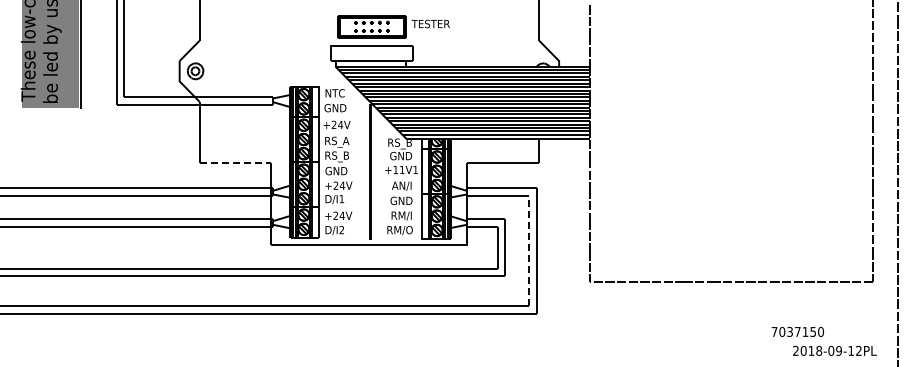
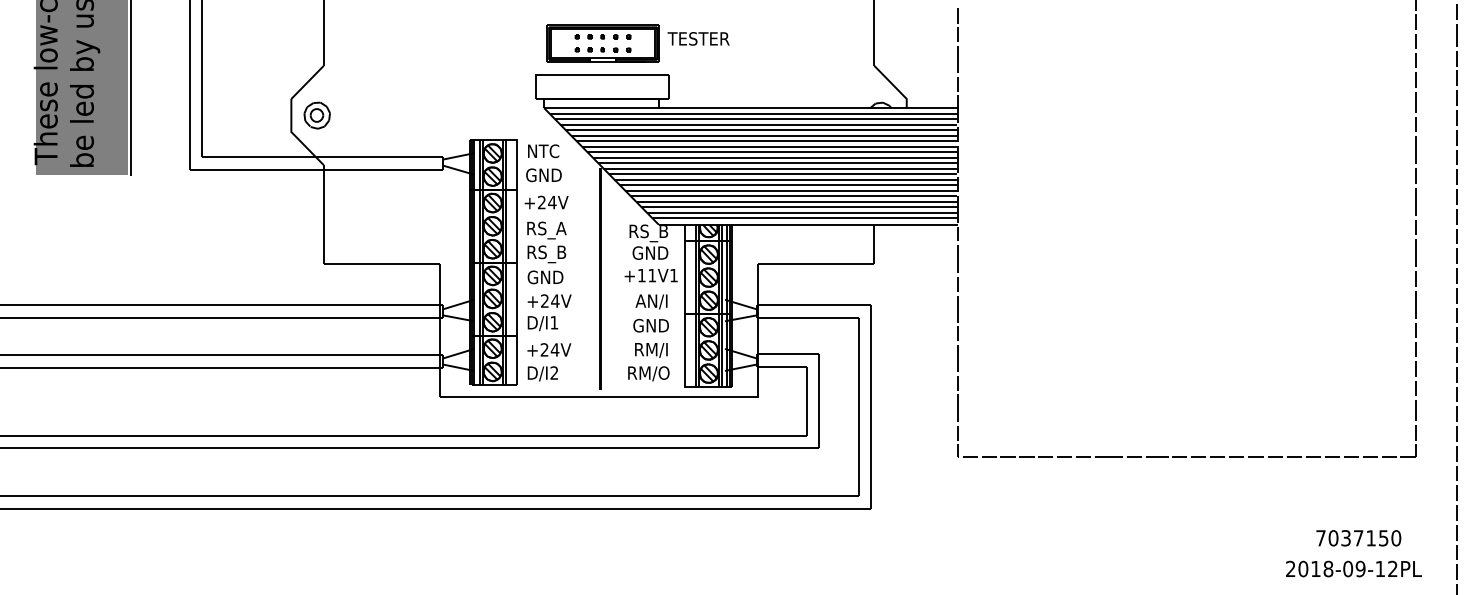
line: (235, 163) -> (381, 265), dashed -> solid
line: (529, 250) -> (858, 406), dashed -> solid
text: (797, 331) -> (1358, 537), moved

